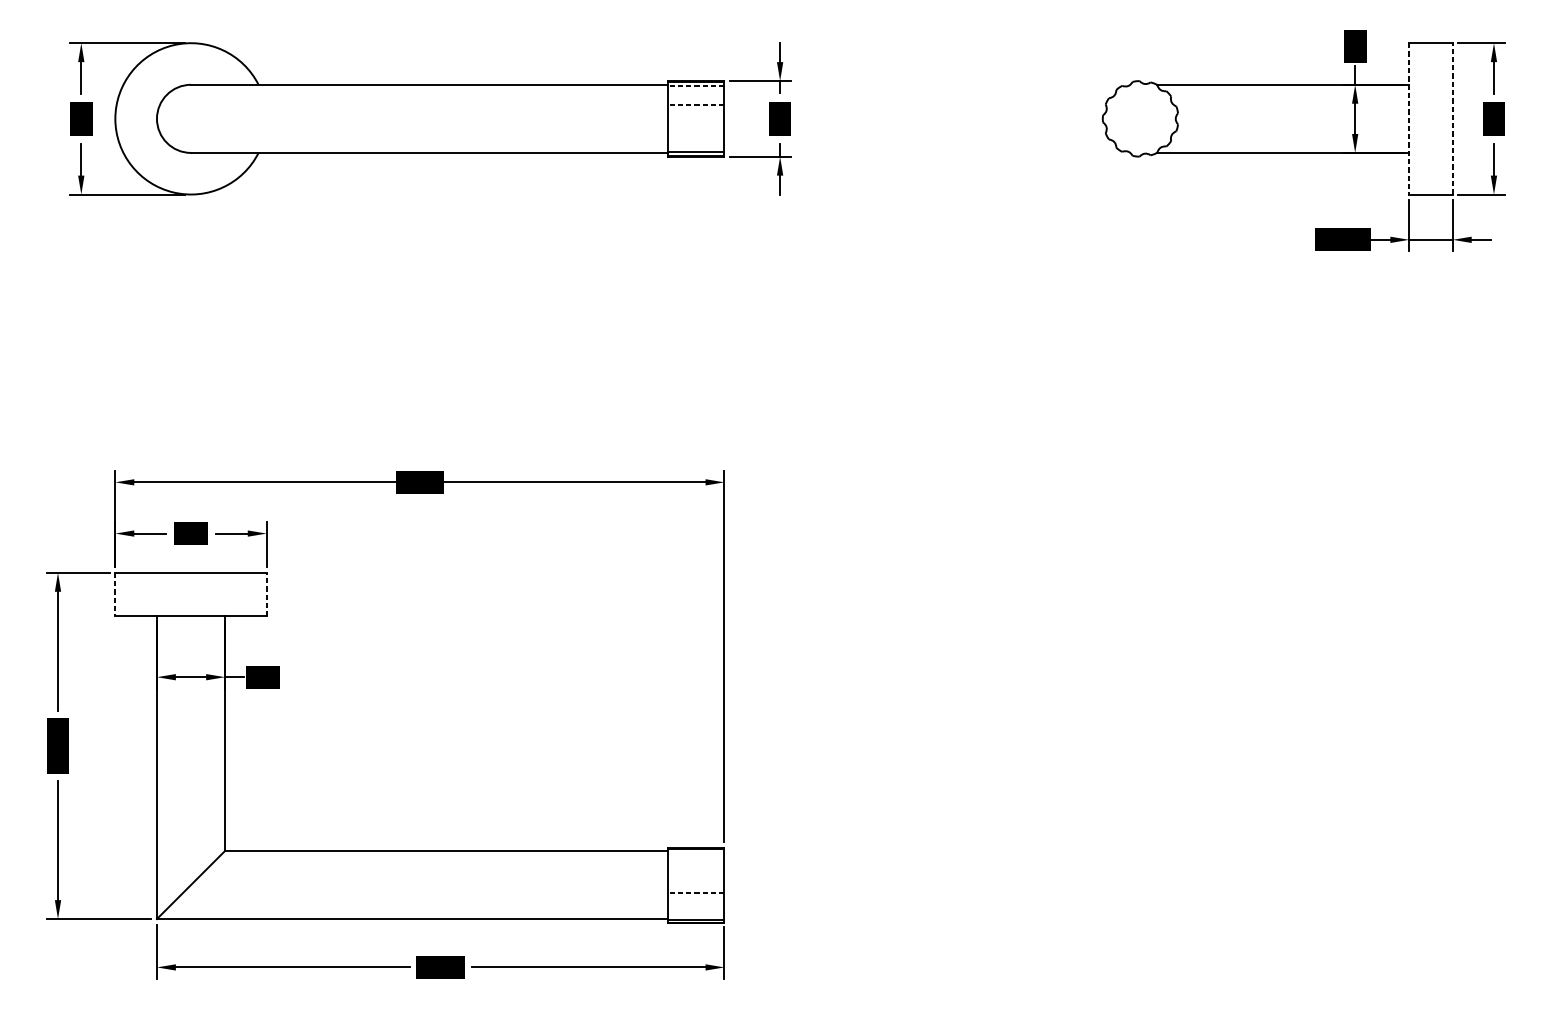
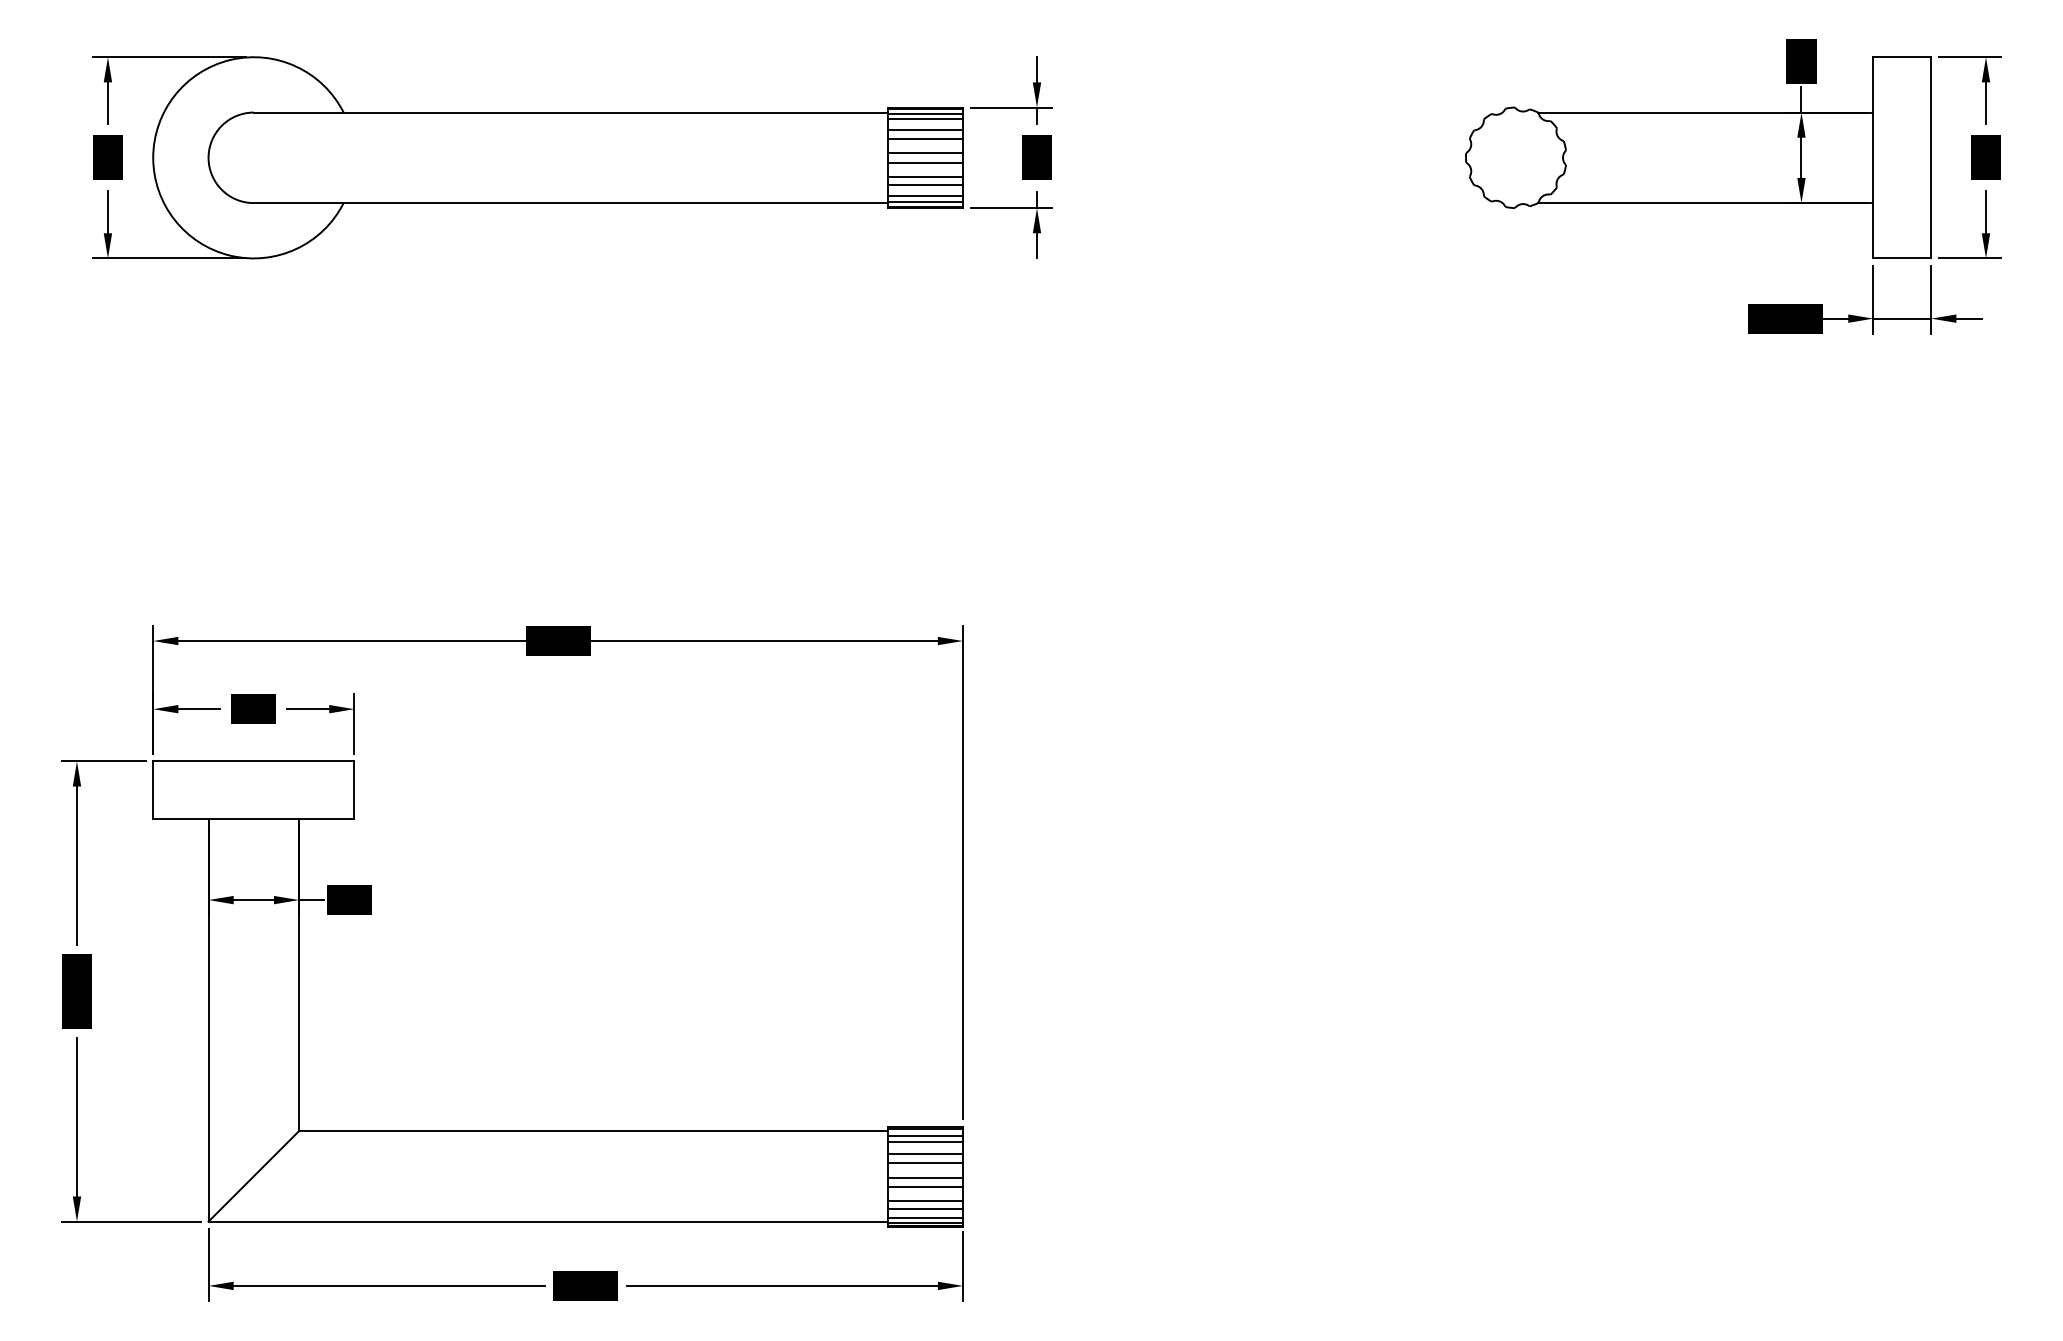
line: (696, 85) -> (925, 113), dashed -> solid
line: (696, 90) -> (925, 119), added
line: (696, 98) -> (925, 130), added
line: (696, 104) -> (925, 138), dashed -> solid
line: (696, 114) -> (925, 152), added
line: (1409, 118) -> (1873, 157), dashed -> solid
line: (1452, 118) -> (1931, 157), dashed -> solid
line: (696, 122) -> (925, 162), added
line: (696, 132) -> (925, 176), added
line: (696, 139) -> (925, 185), added
line: (696, 147) -> (925, 196), added
line: (115, 594) -> (153, 790), dashed -> solid
line: (266, 594) -> (354, 790), dashed -> solid
line: (696, 854) -> (925, 1135), added
line: (696, 859) -> (925, 1142), added
line: (696, 868) -> (925, 1154), added
line: (696, 875) -> (925, 1163), added
line: (696, 885) -> (925, 1177), added
line: (696, 893) -> (925, 1187), dashed -> solid
line: (696, 903) -> (925, 1200), added
line: (696, 909) -> (925, 1208), added
line: (696, 916) -> (925, 1218), added

